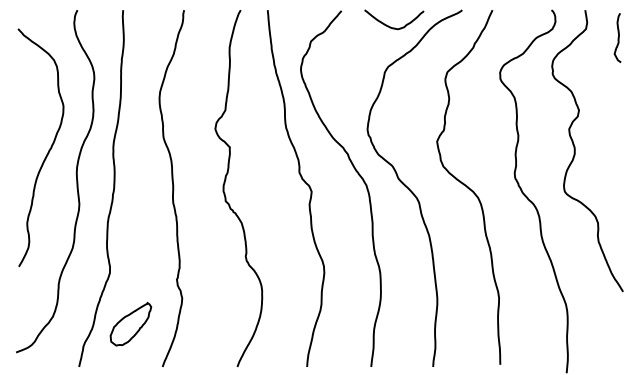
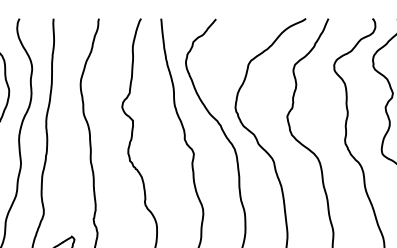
curve: (394, 27) -> (255, 31), removed

